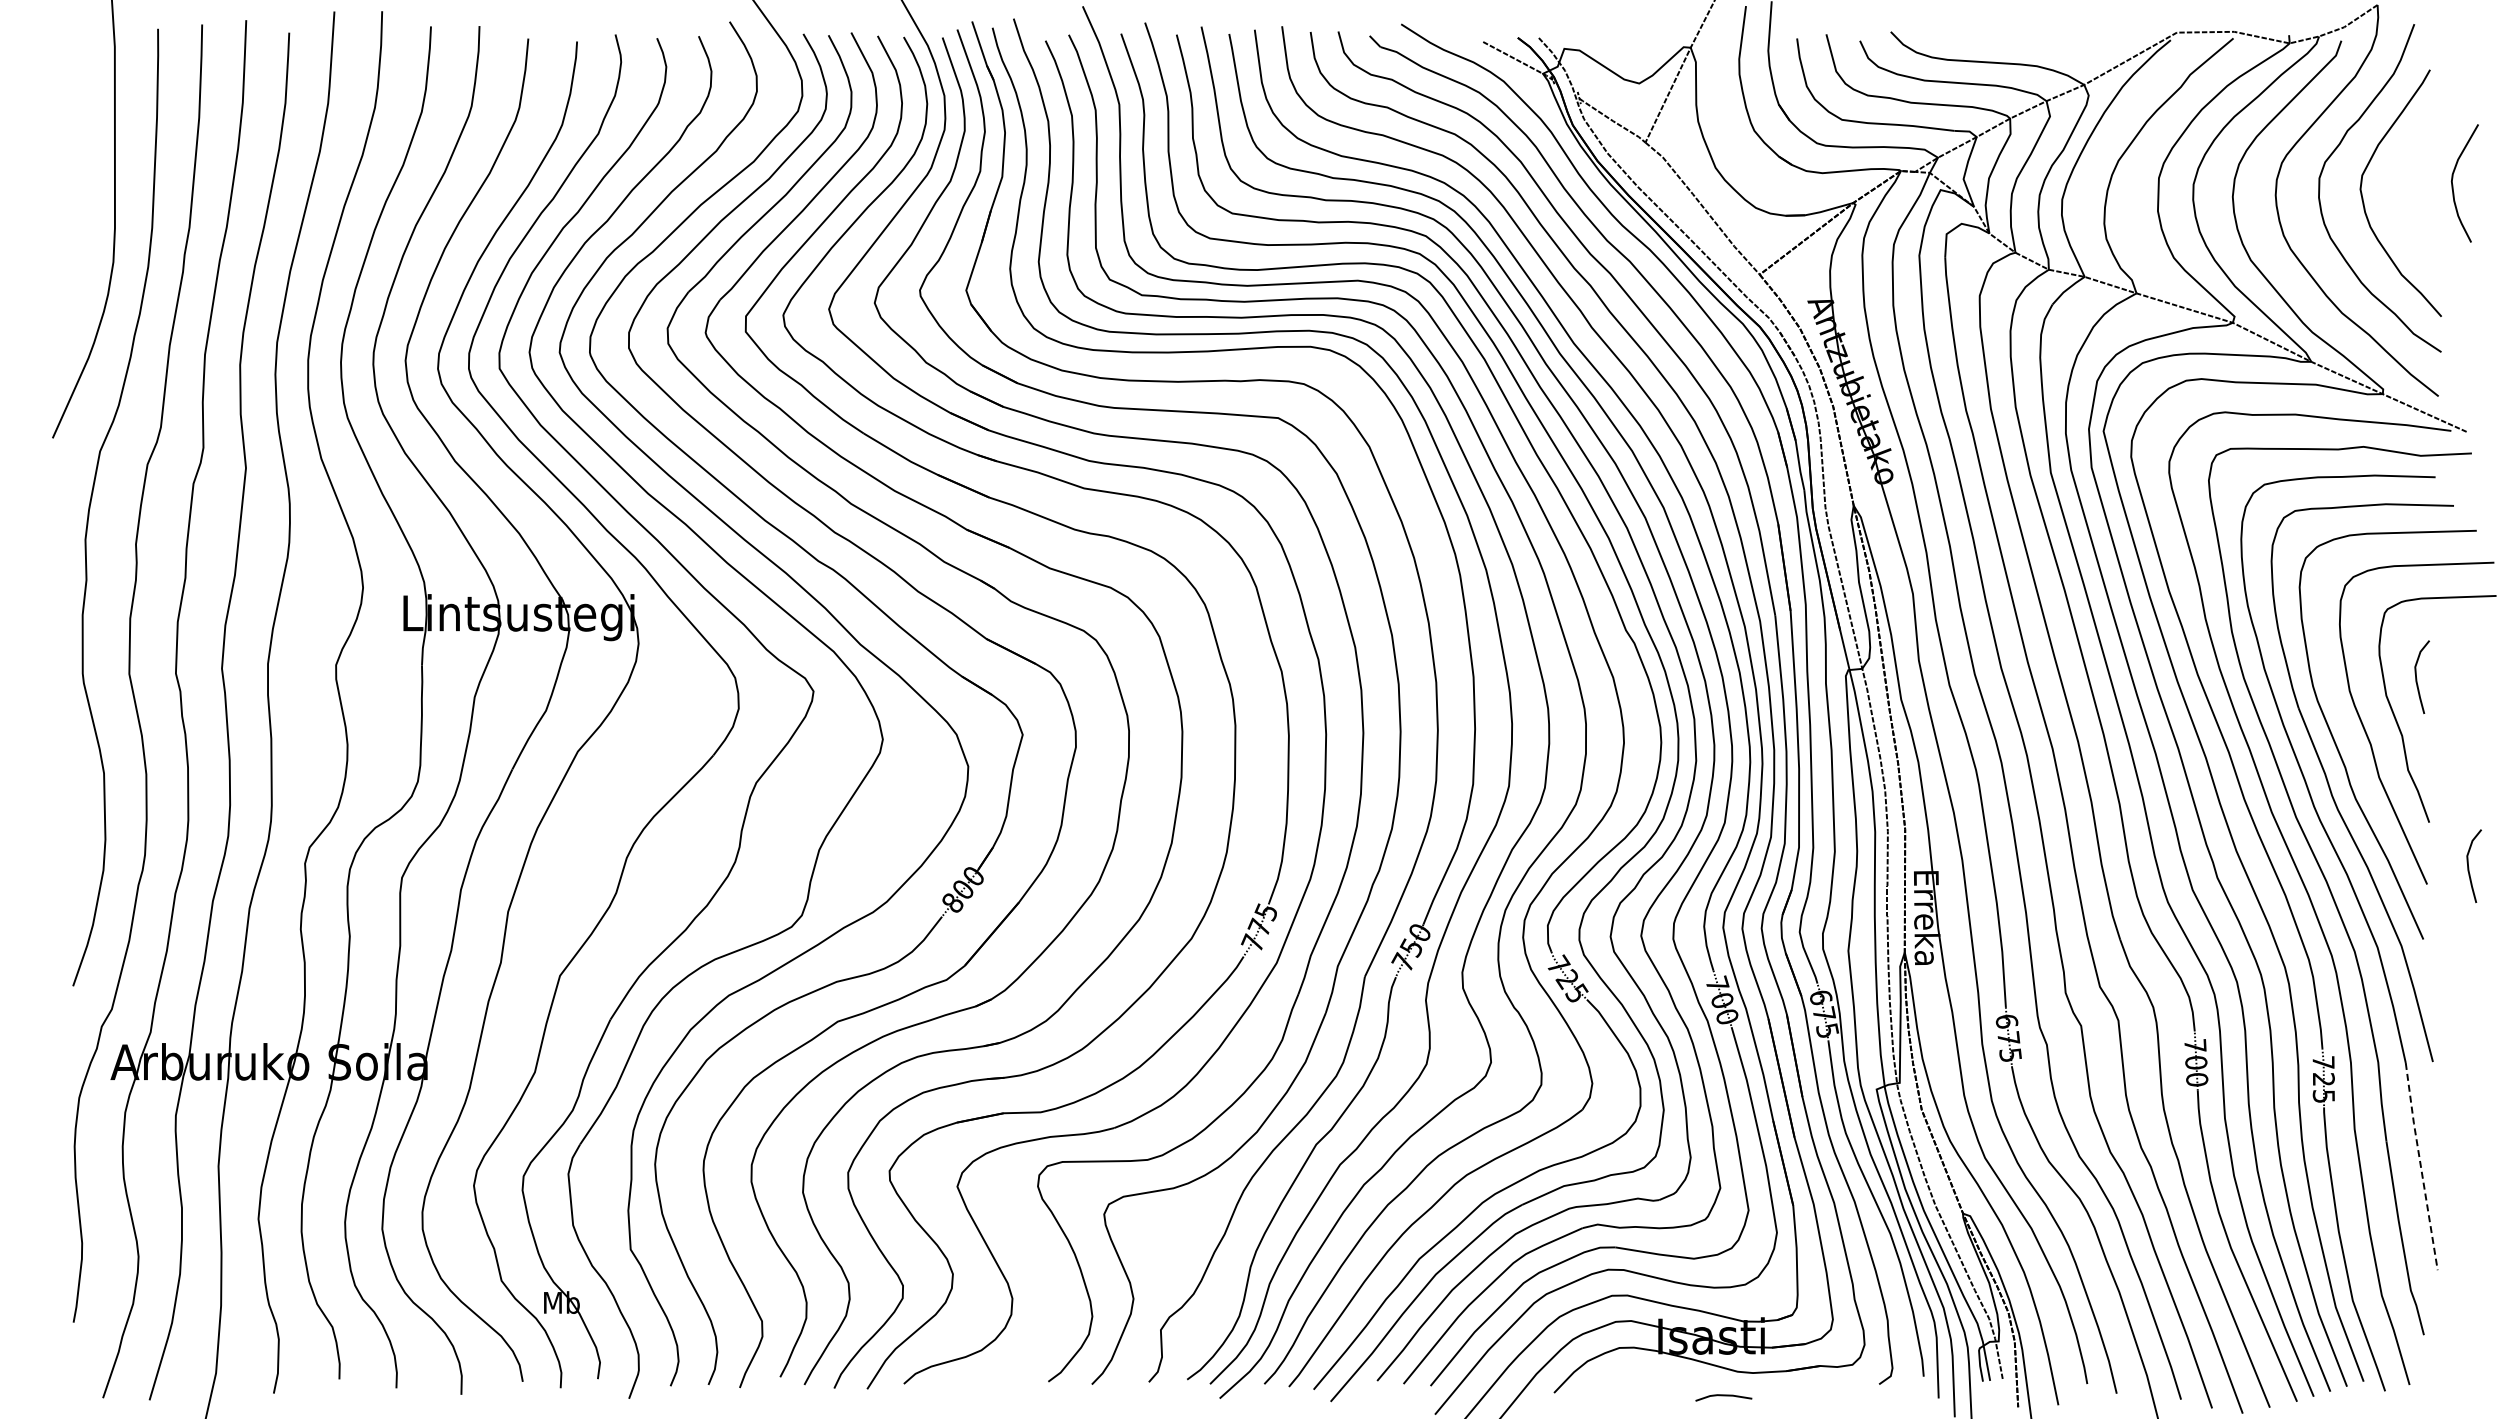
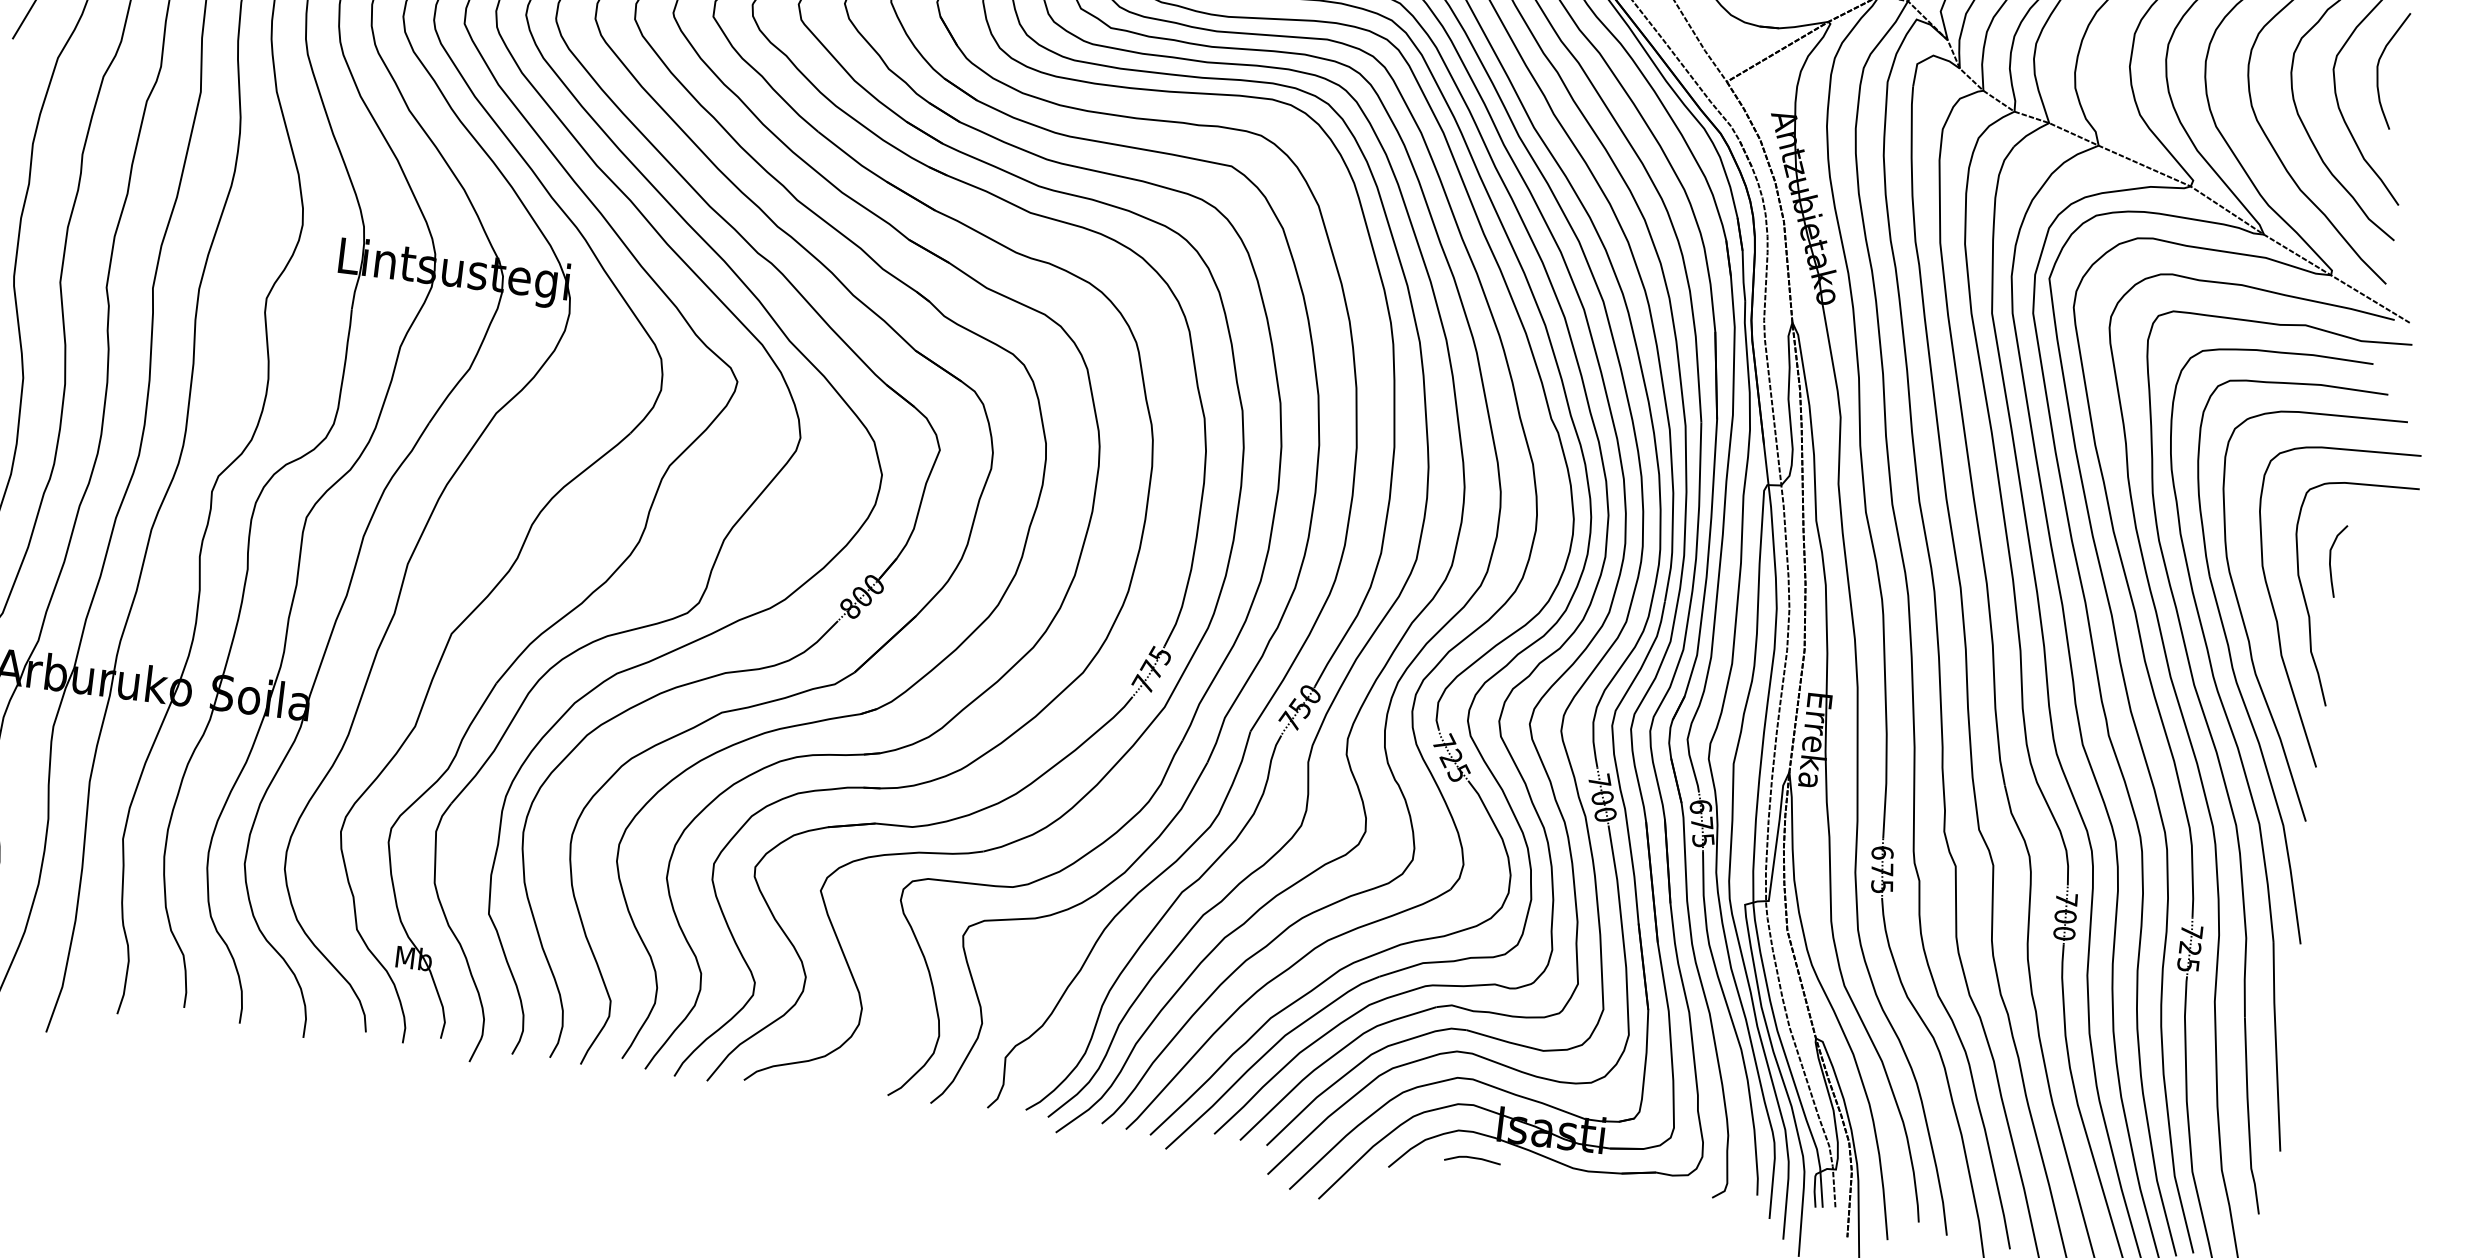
curve: (2453, 184) -> (2378, 69), moved
curve: (2469, 867) -> (2360, 755), removed
line: (2420, 1166) -> (2275, 1046), dashed -> solid
line: (1723, 1396) -> (1472, 1158), moved

